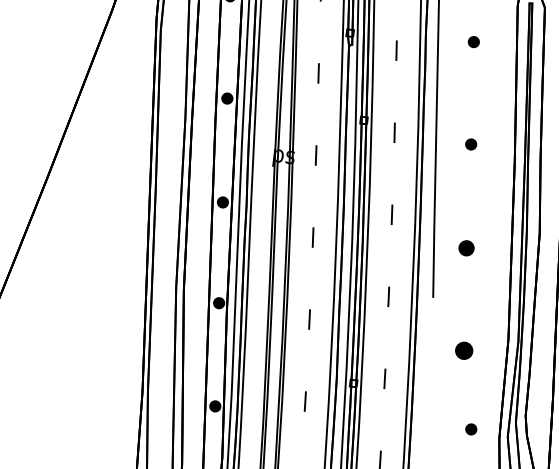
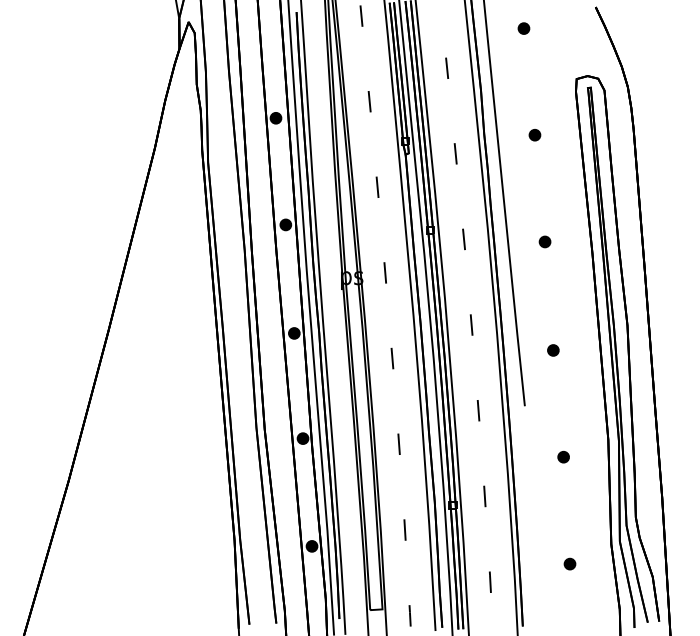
part: (466, 248) -> (553, 350), size x0.71
part: (464, 350) -> (563, 456), size x0.62
part: (470, 428) -> (569, 563), moved

